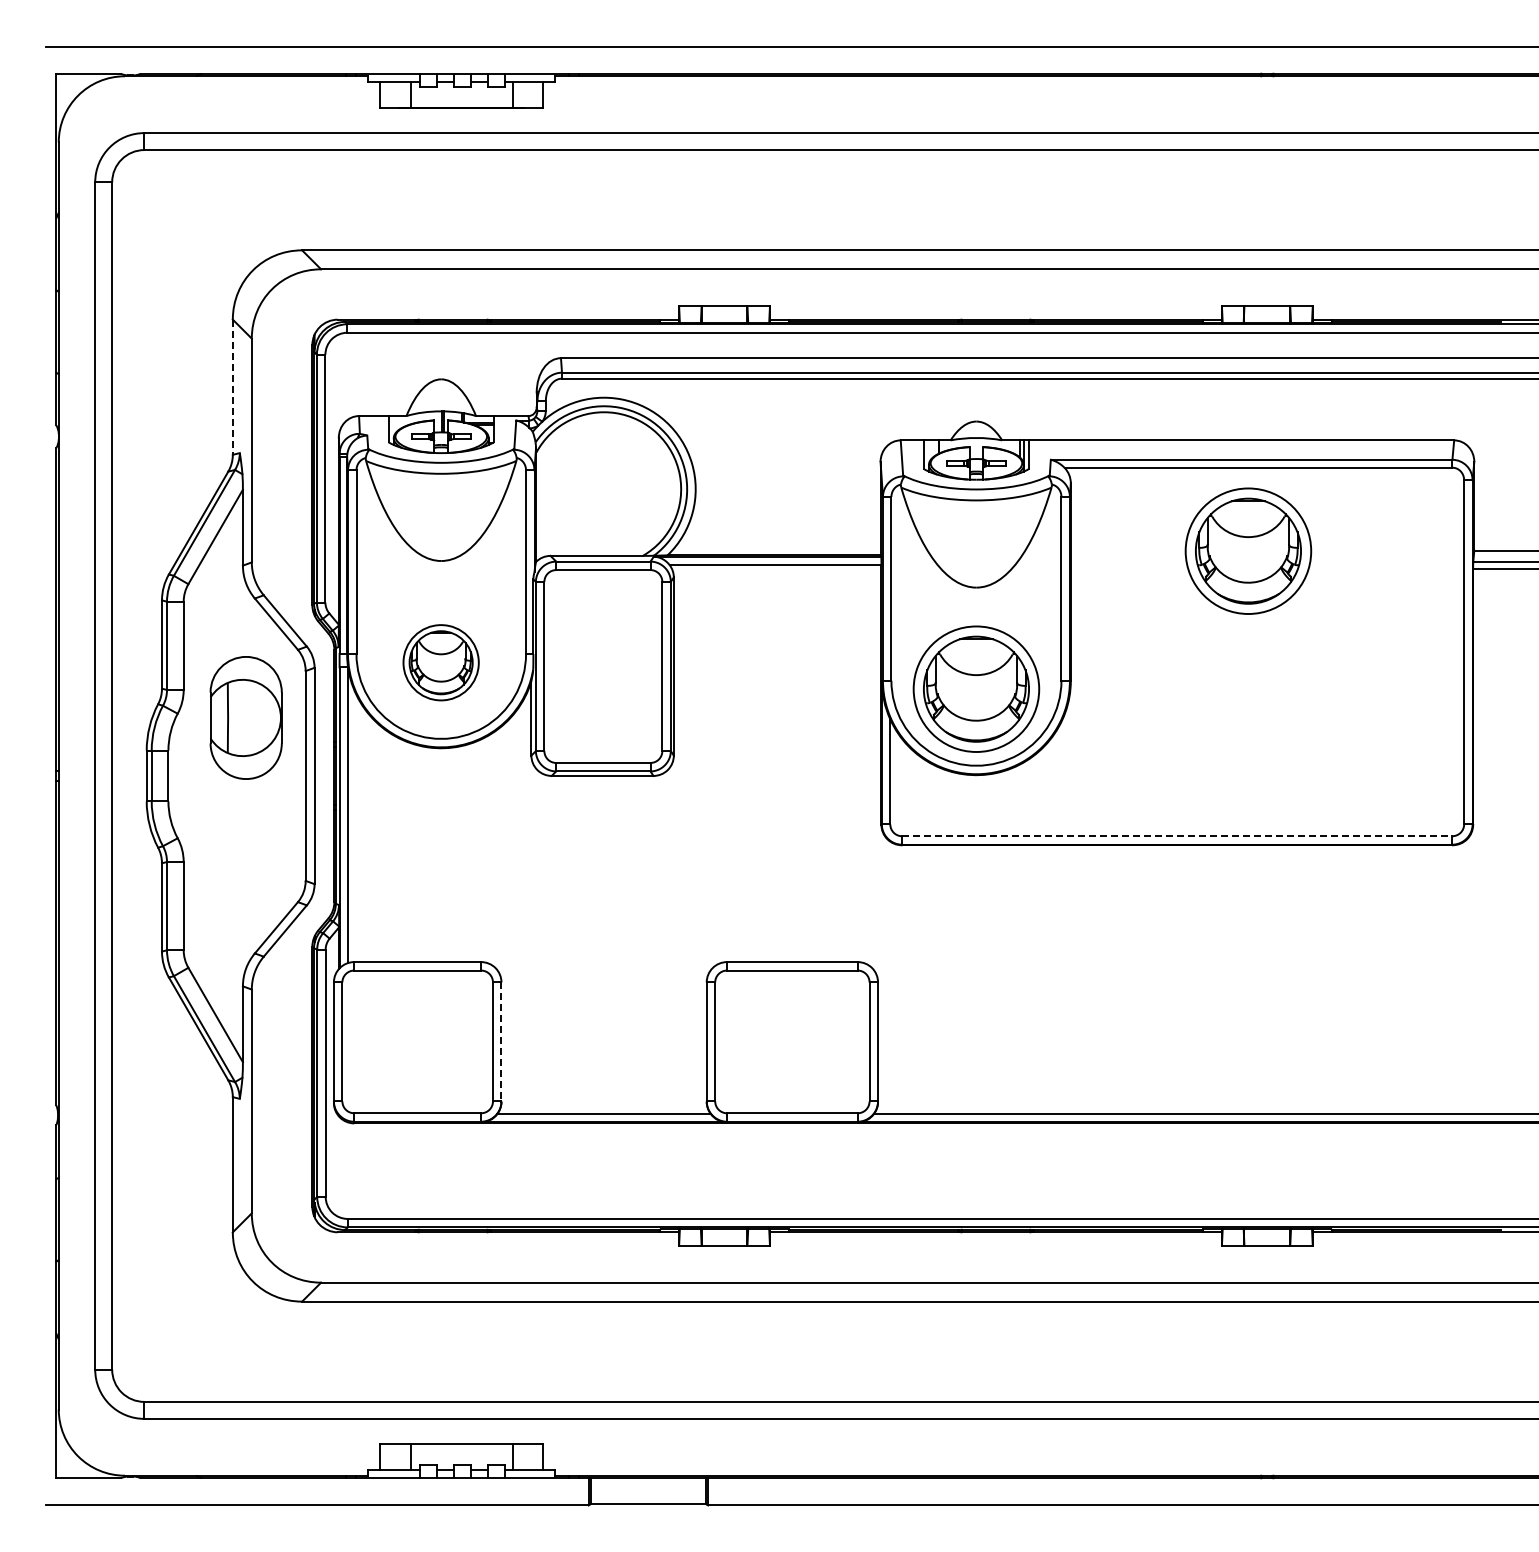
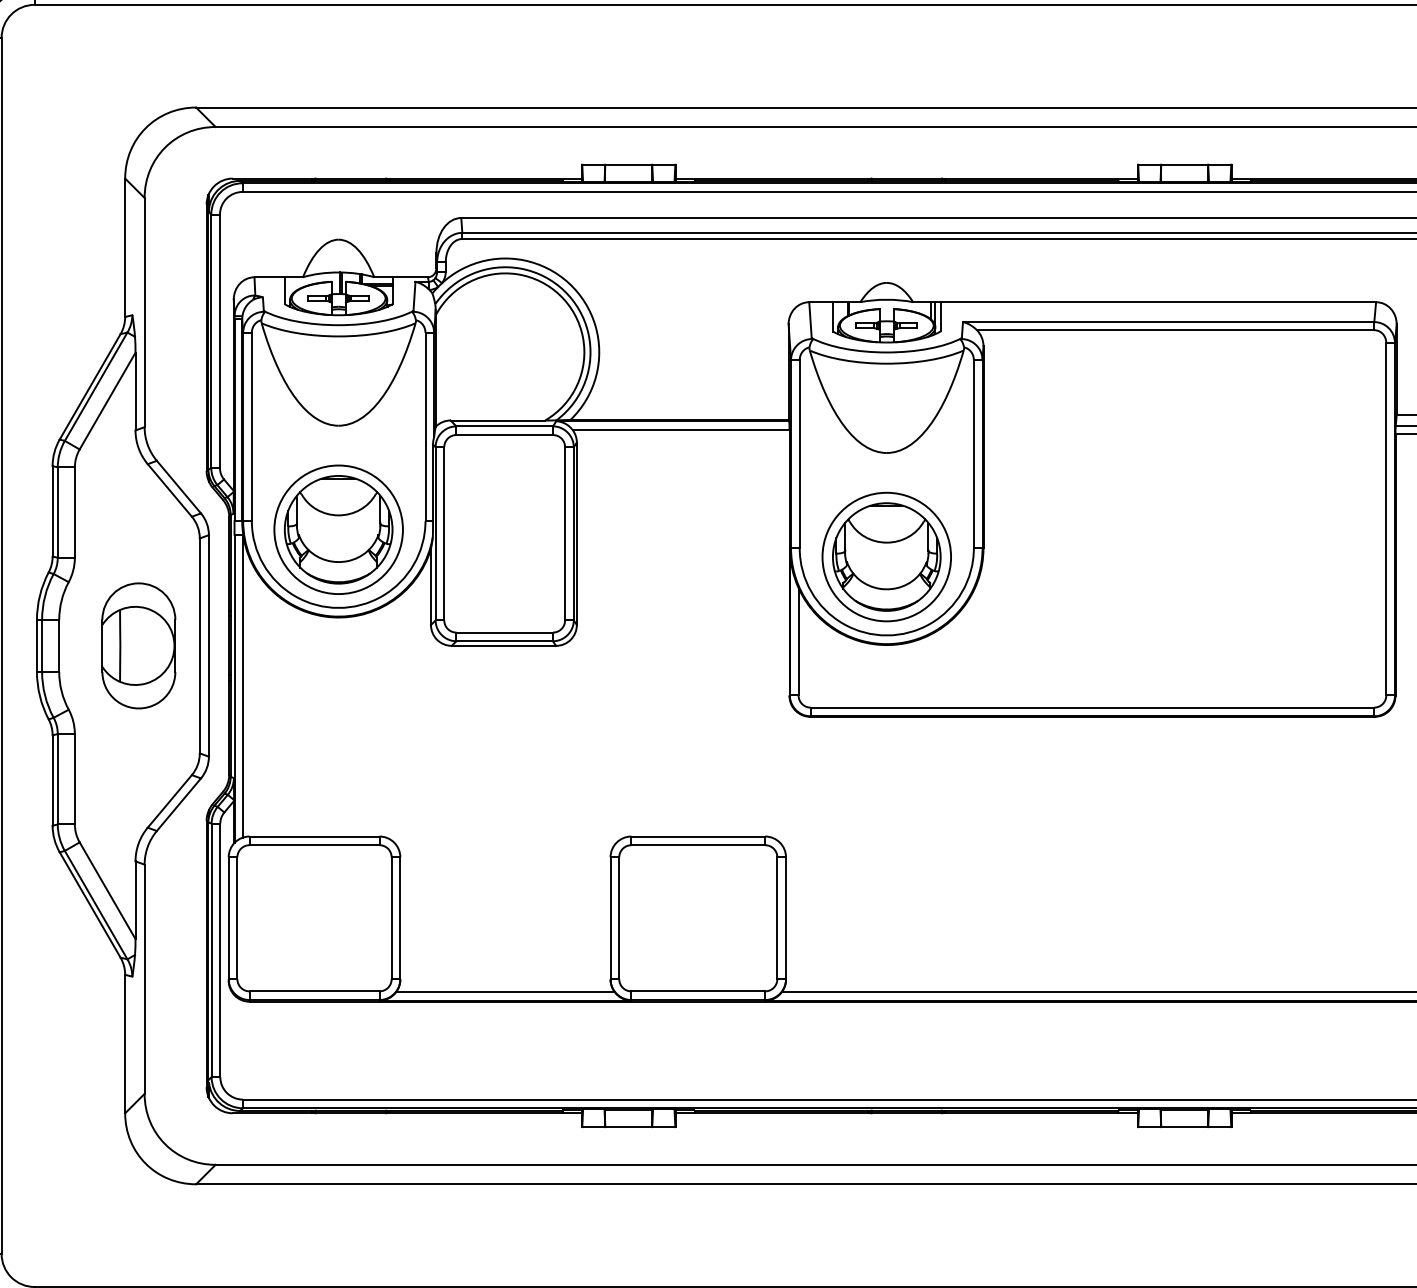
line: (232, 387) -> (124, 248), dashed -> solid
part: (1248, 550) -> (1165, 414), removed
part: (440, 662) -> (337, 529), size x1.67
part: (245, 717) -> (138, 645), moved
line: (1177, 836) -> (1092, 707), dashed -> solid
line: (501, 1042) -> (400, 918), dashed -> solid

